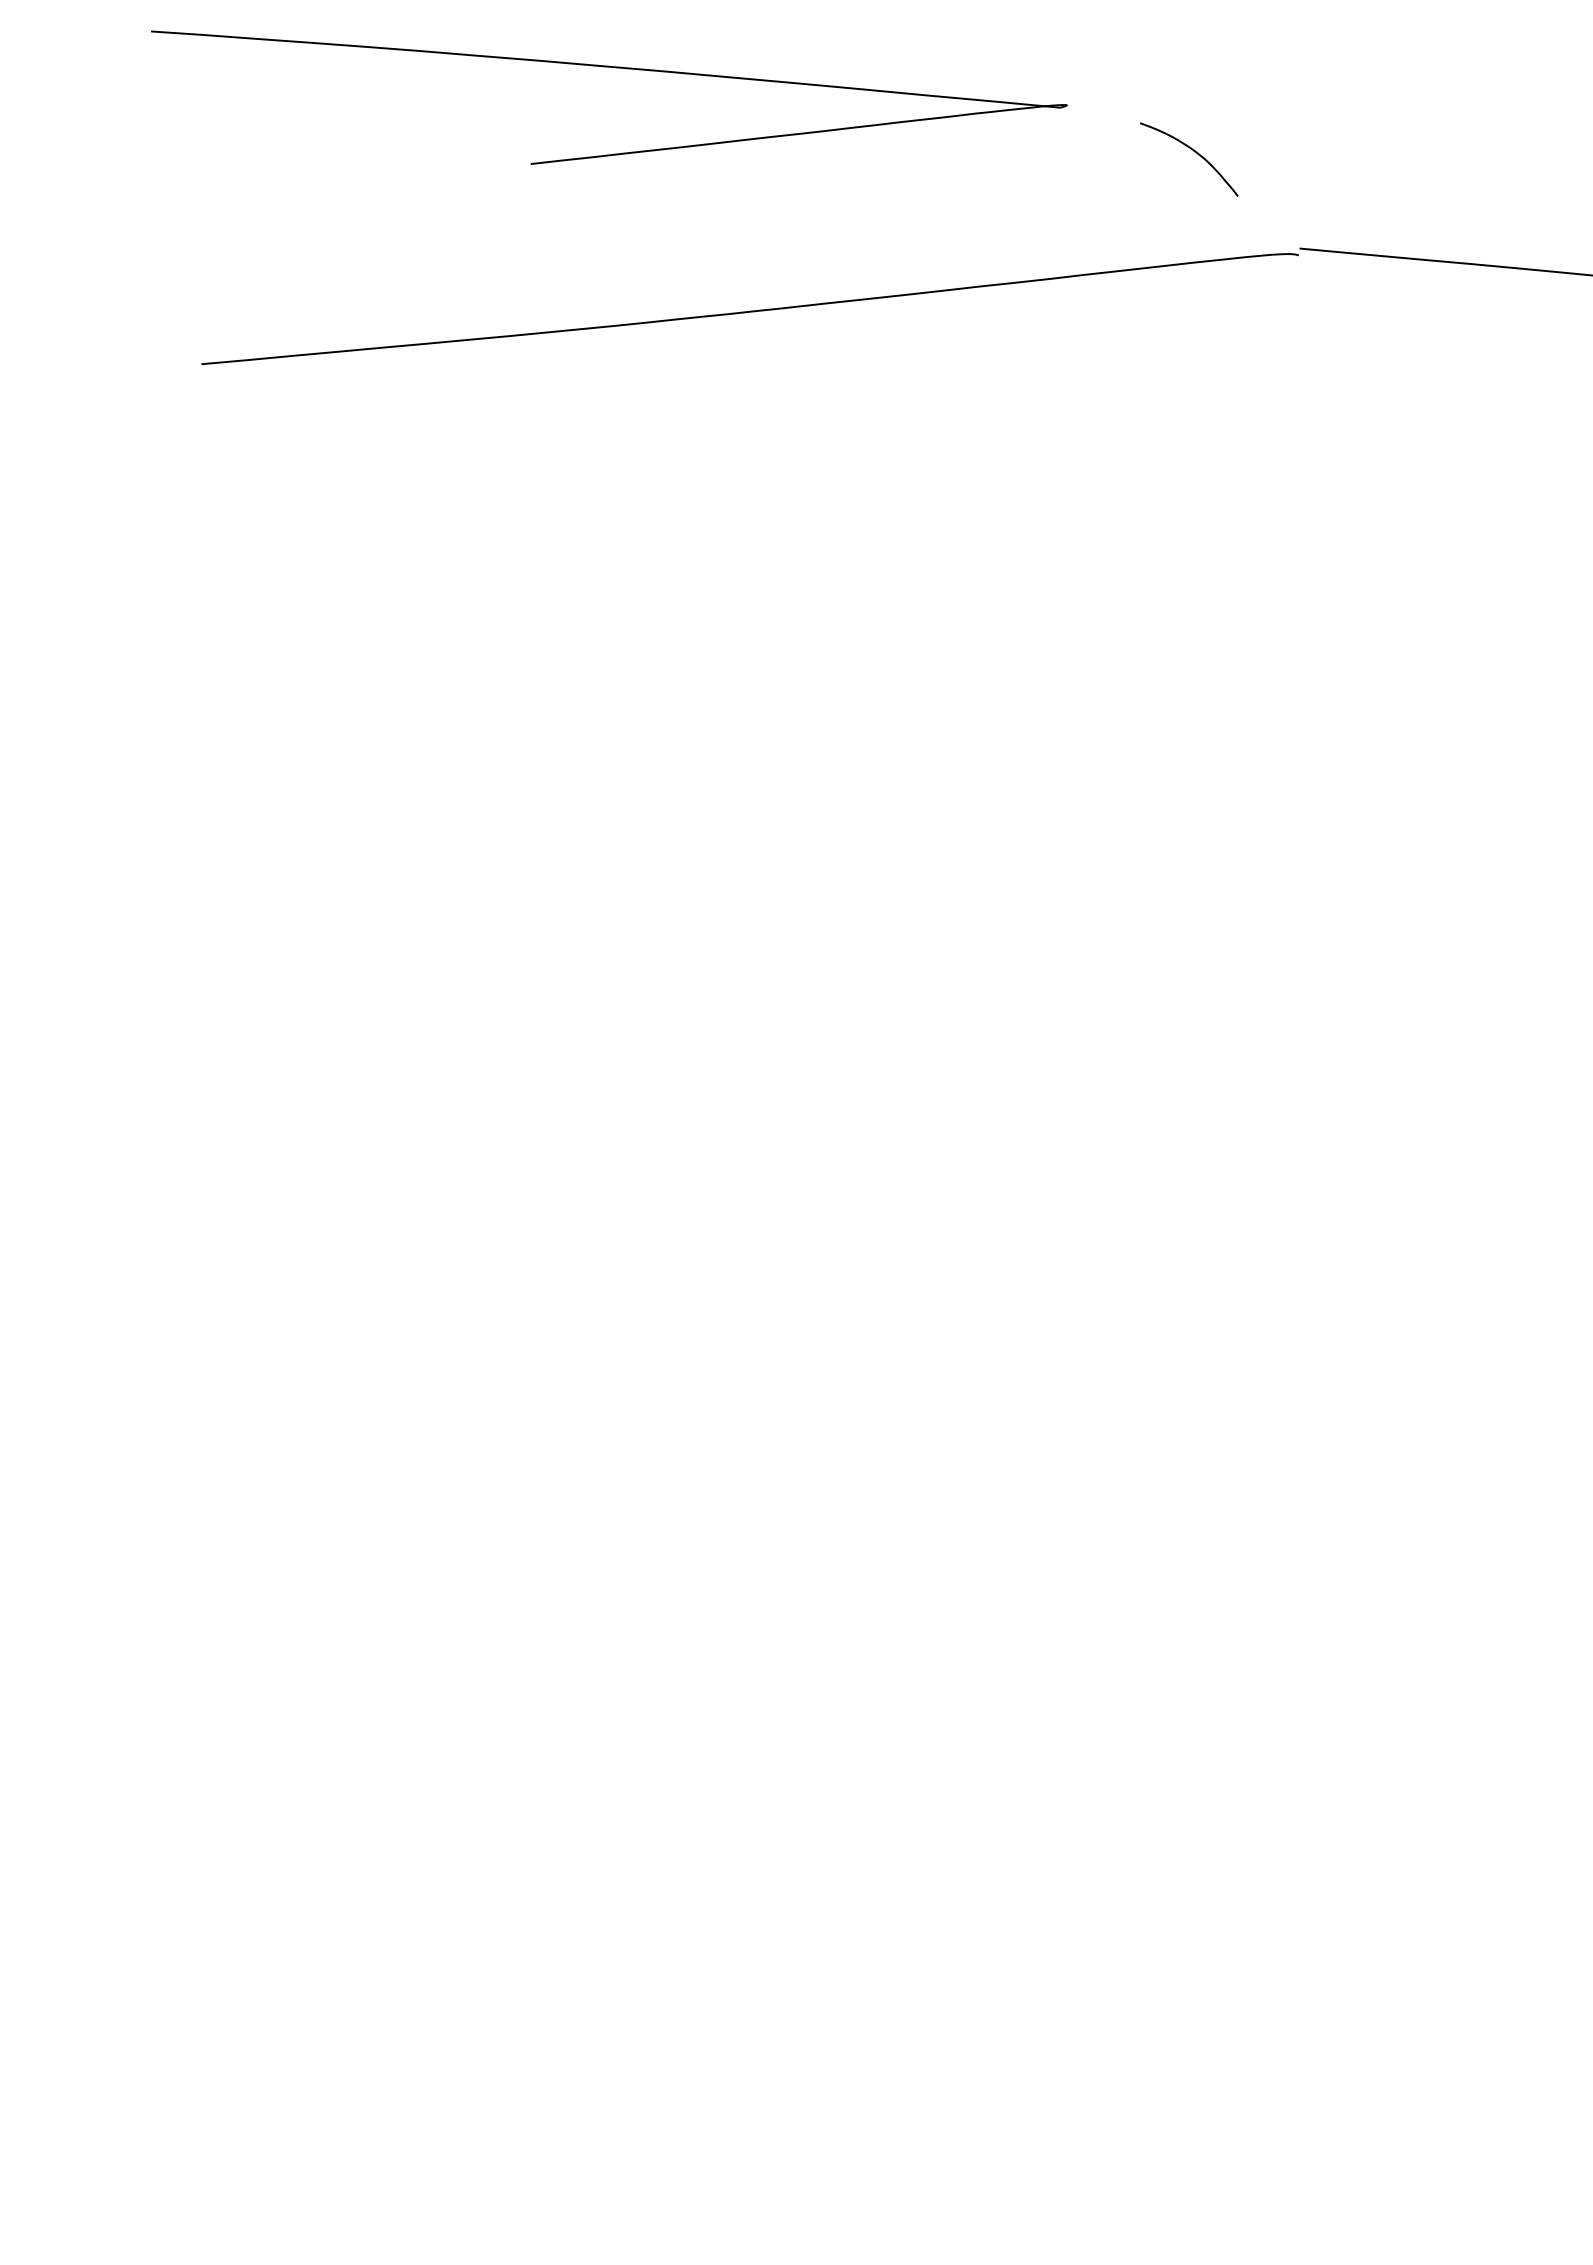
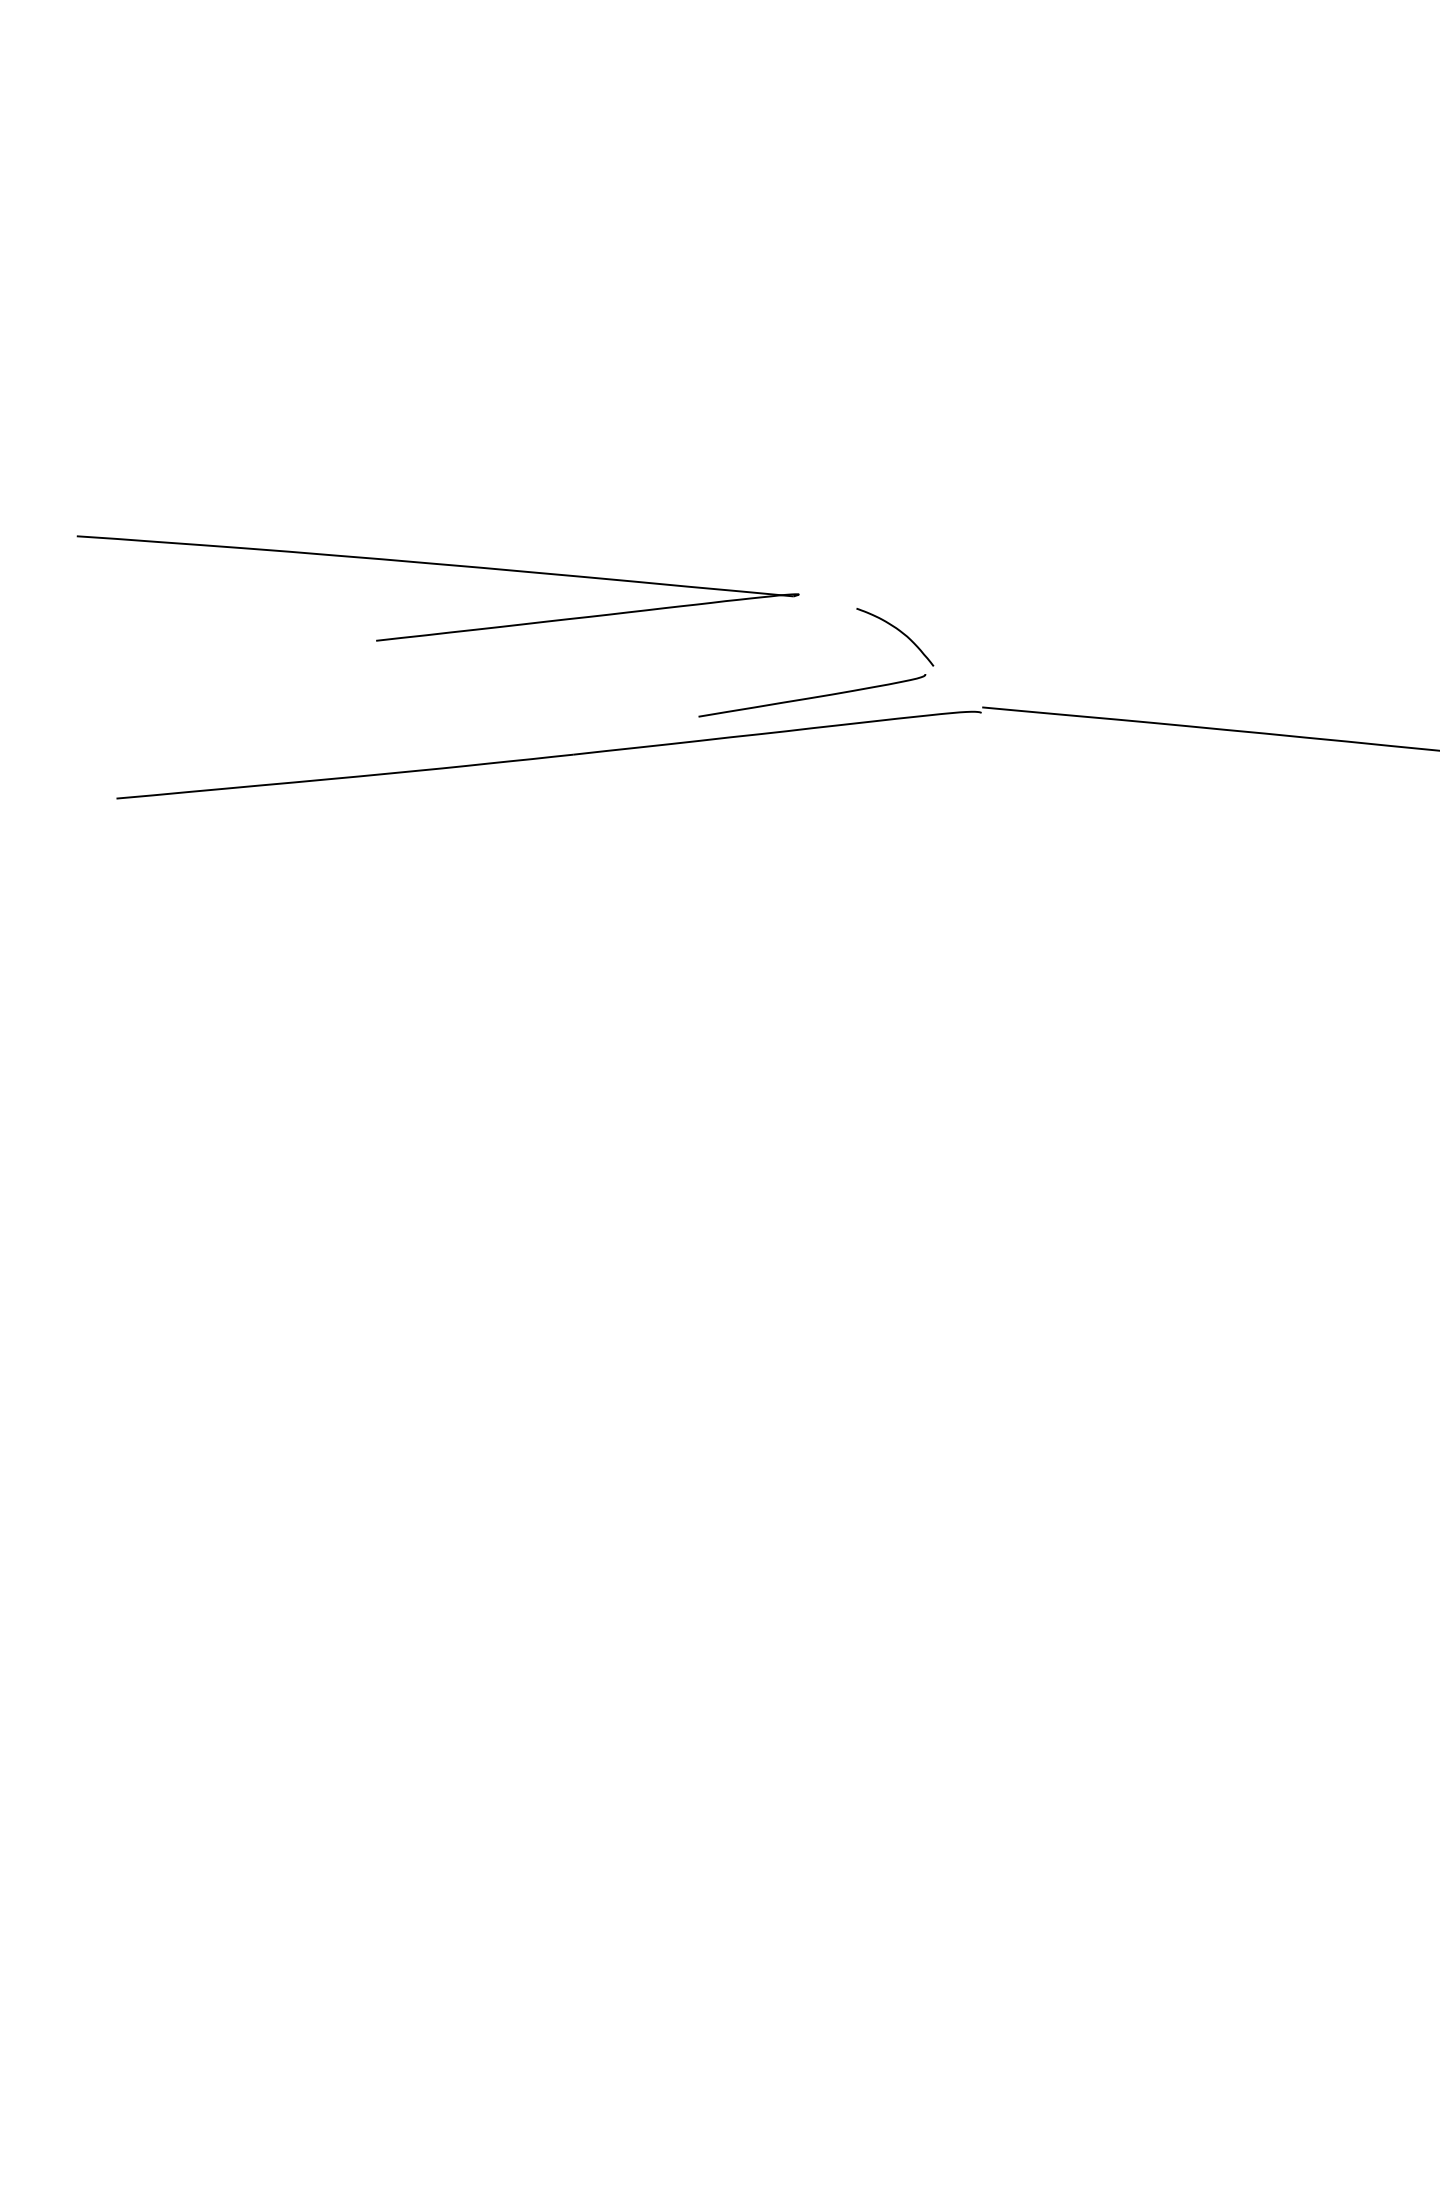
curve: (1084, 234) -> (812, 696), added

